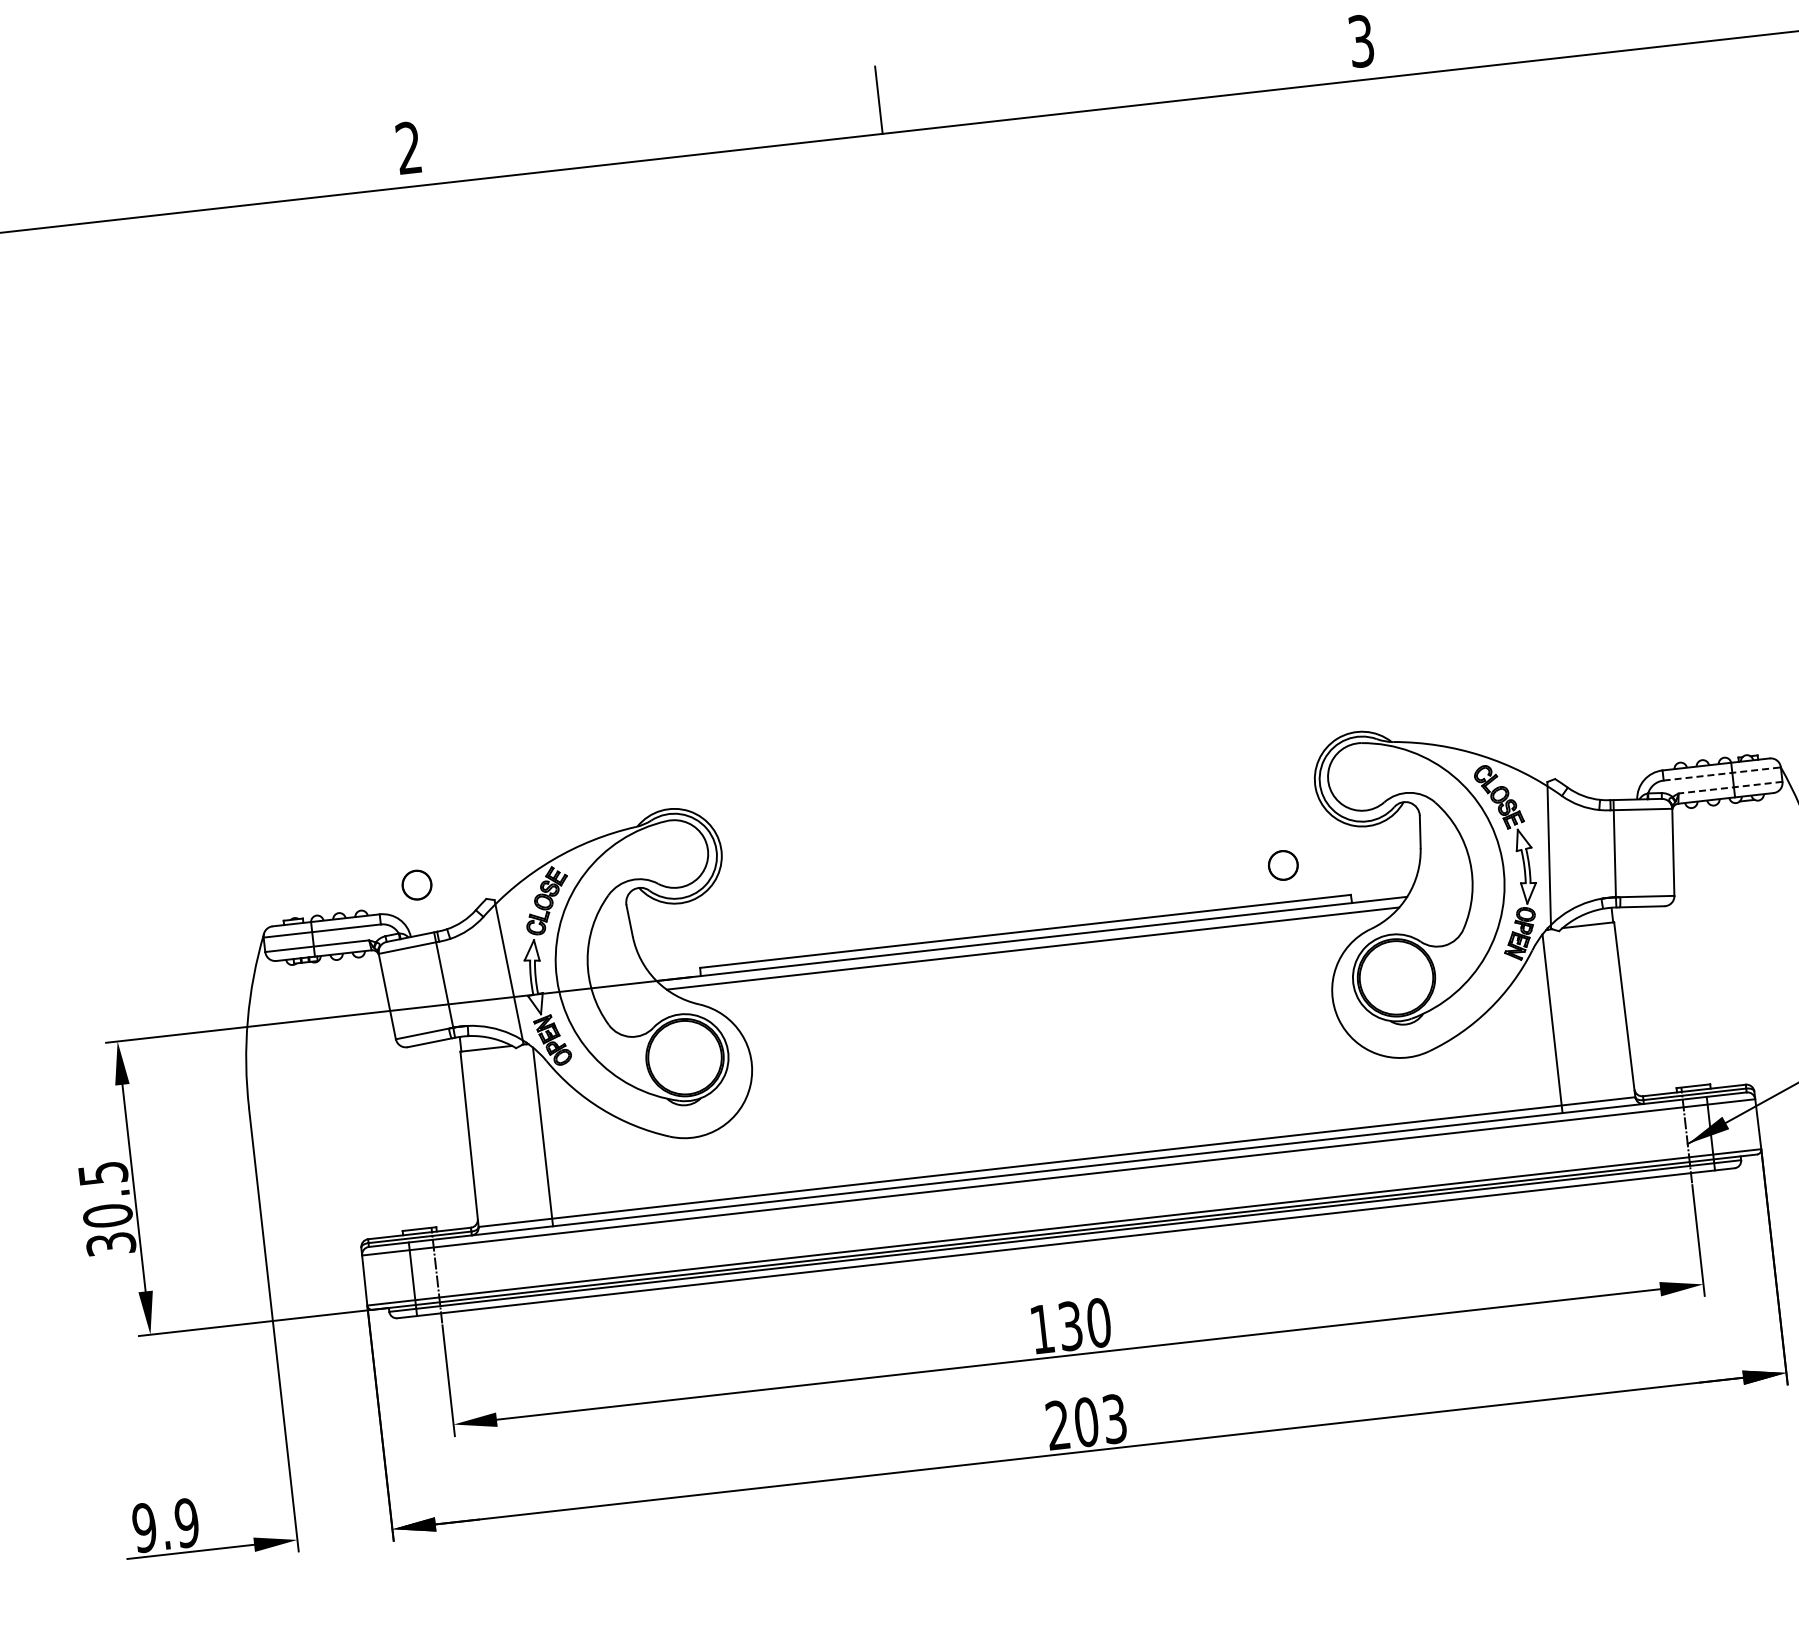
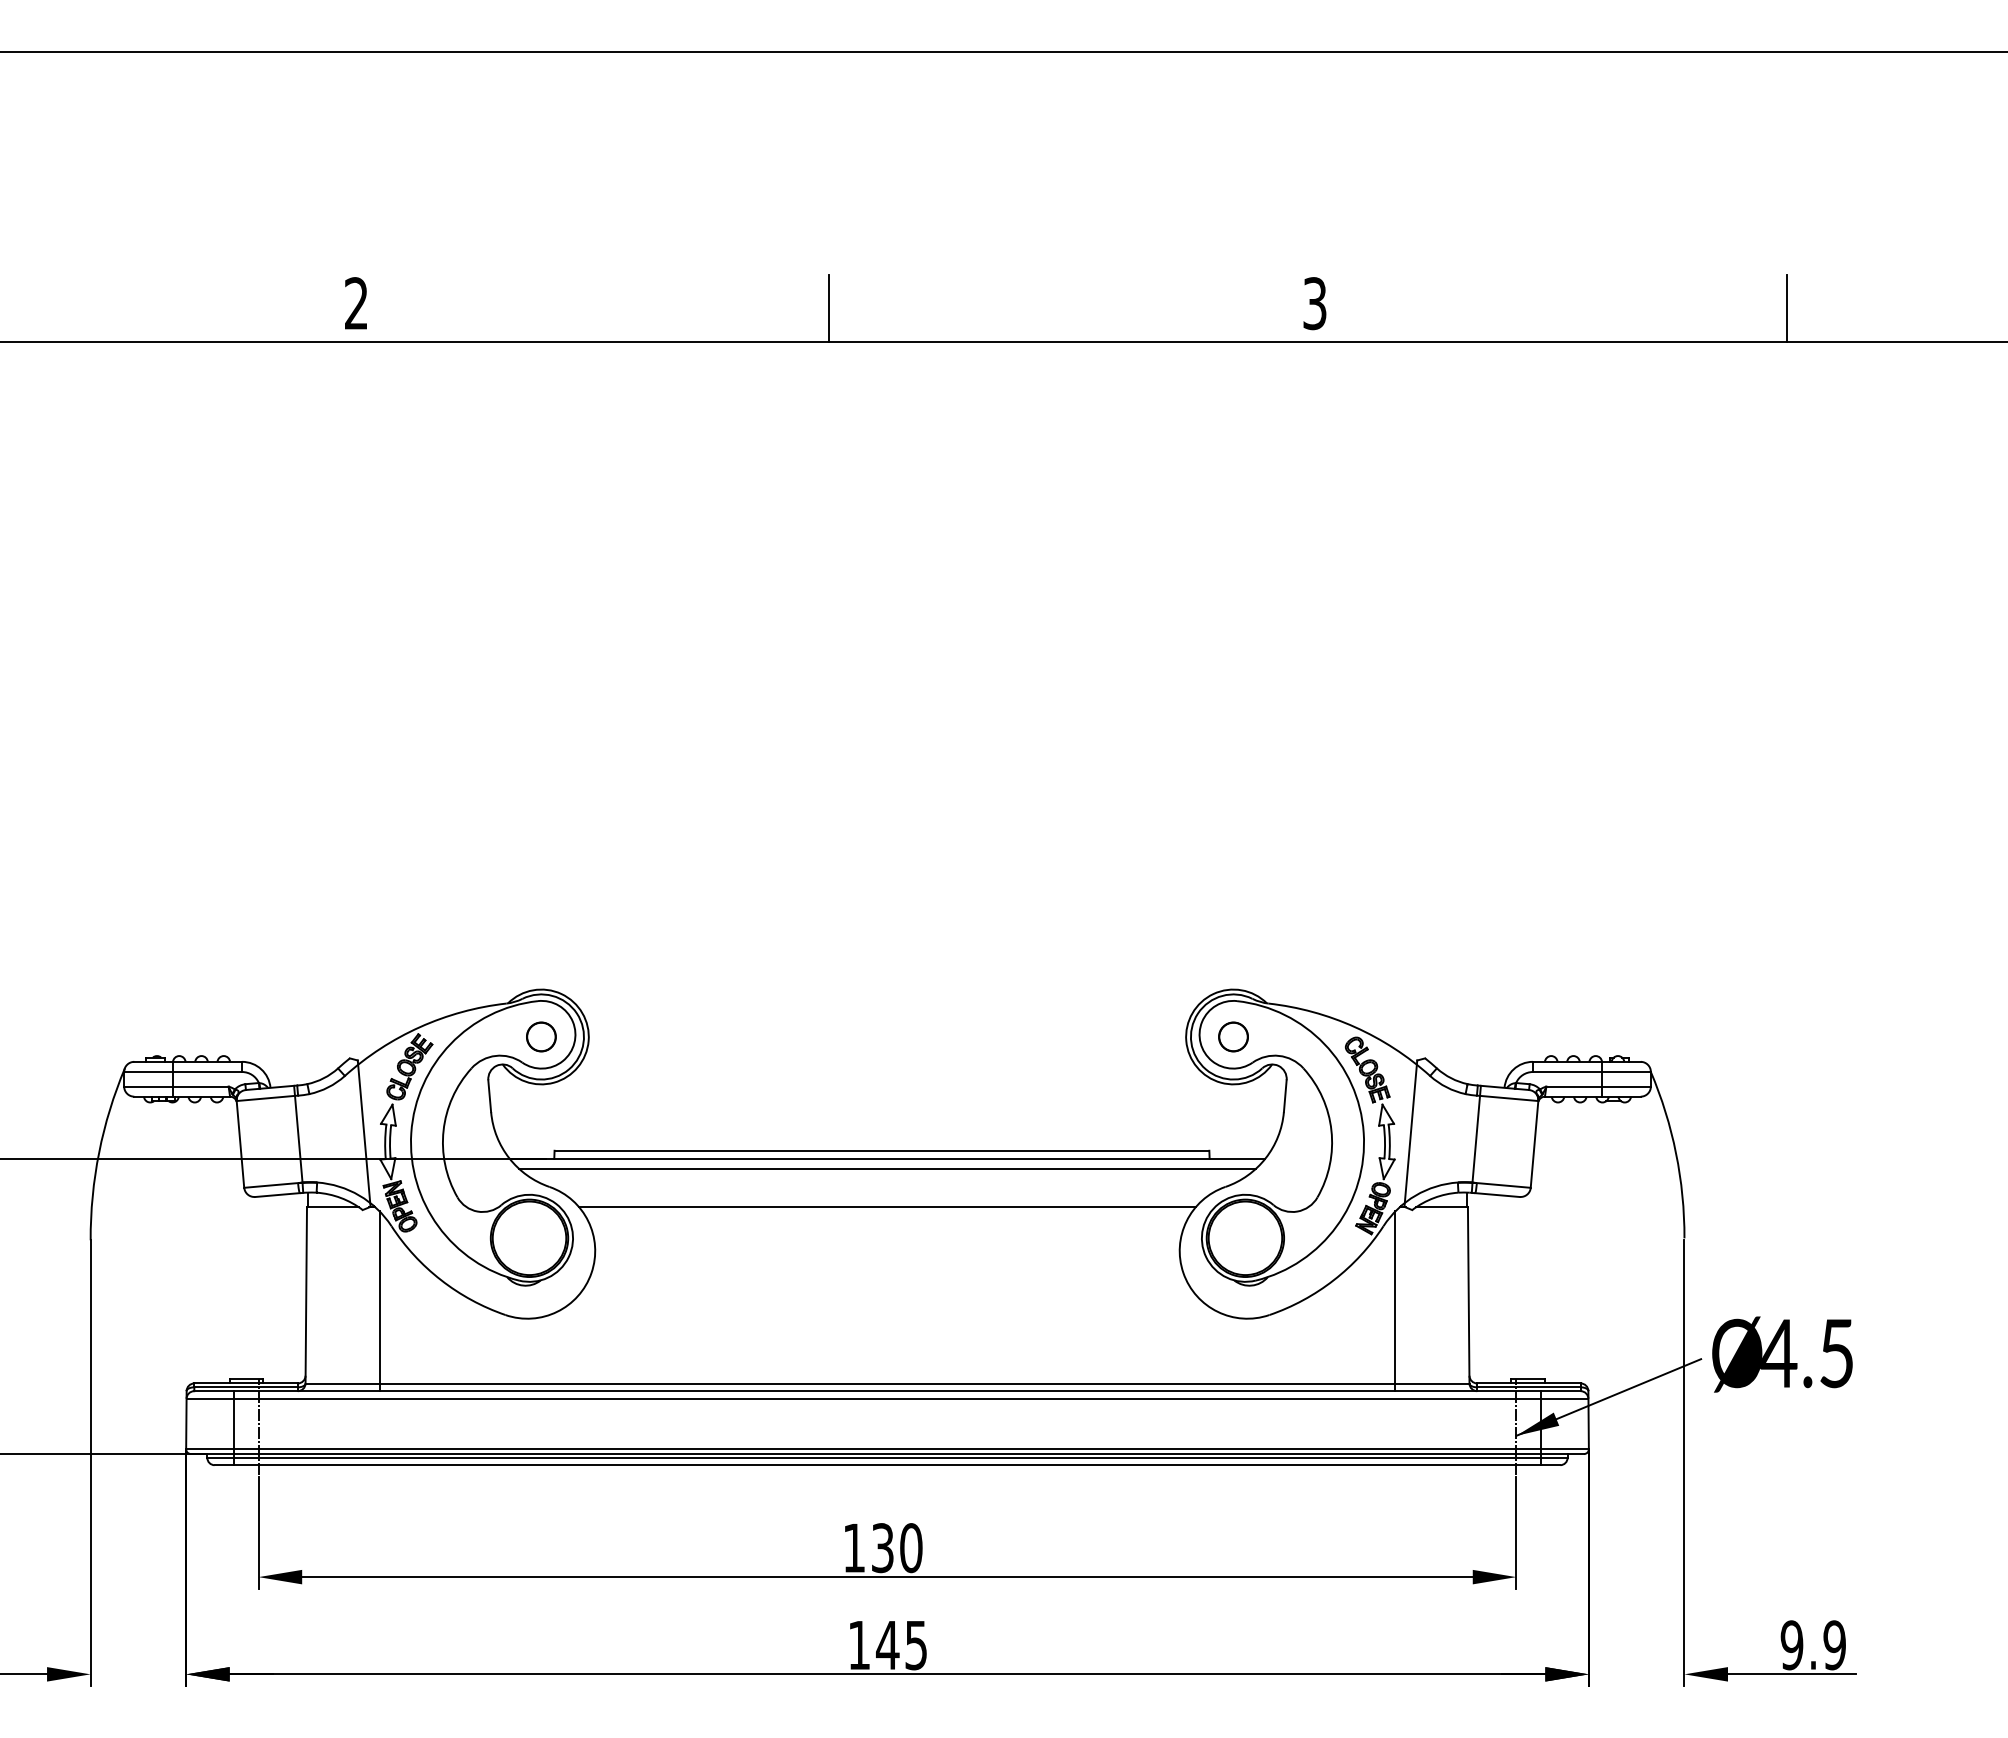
line: (1721, 774) -> (1591, 1072), dashed -> solid
line: (1730, 787) -> (1598, 1086), dashed -> solid
circle: (1283, 864) -> (1233, 1036), moved
circle: (417, 884) -> (541, 1036), moved
line: (1037, 987) -> (887, 1207), added
text: (1086, 1422) -> (887, 1645), 203 -> 145

